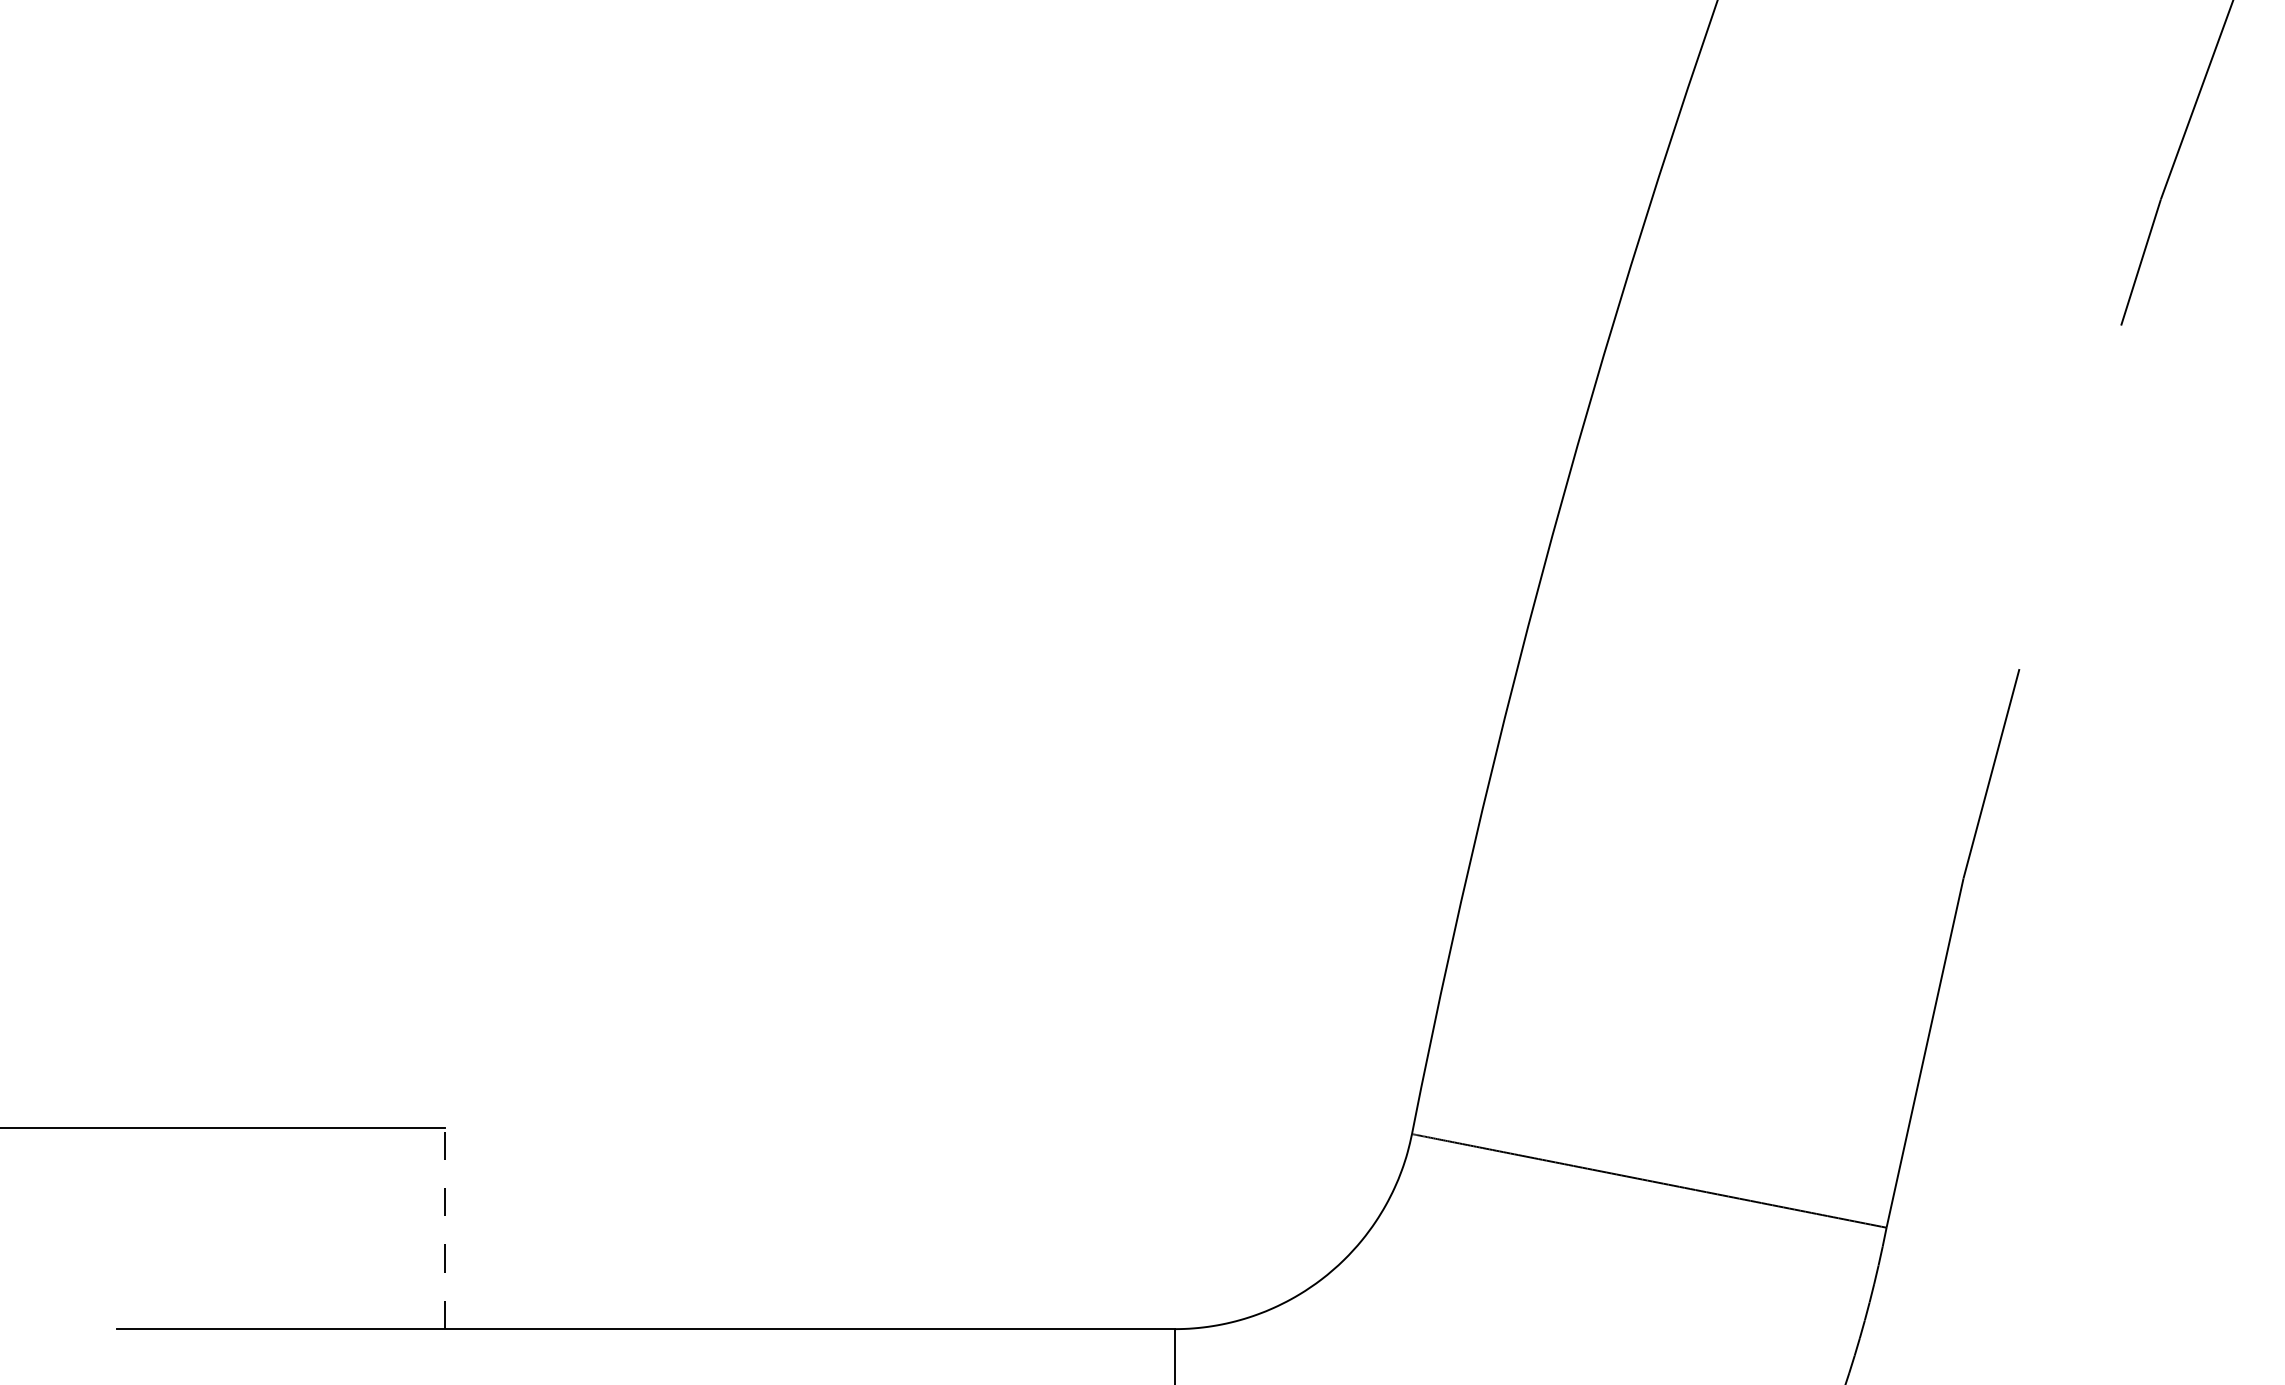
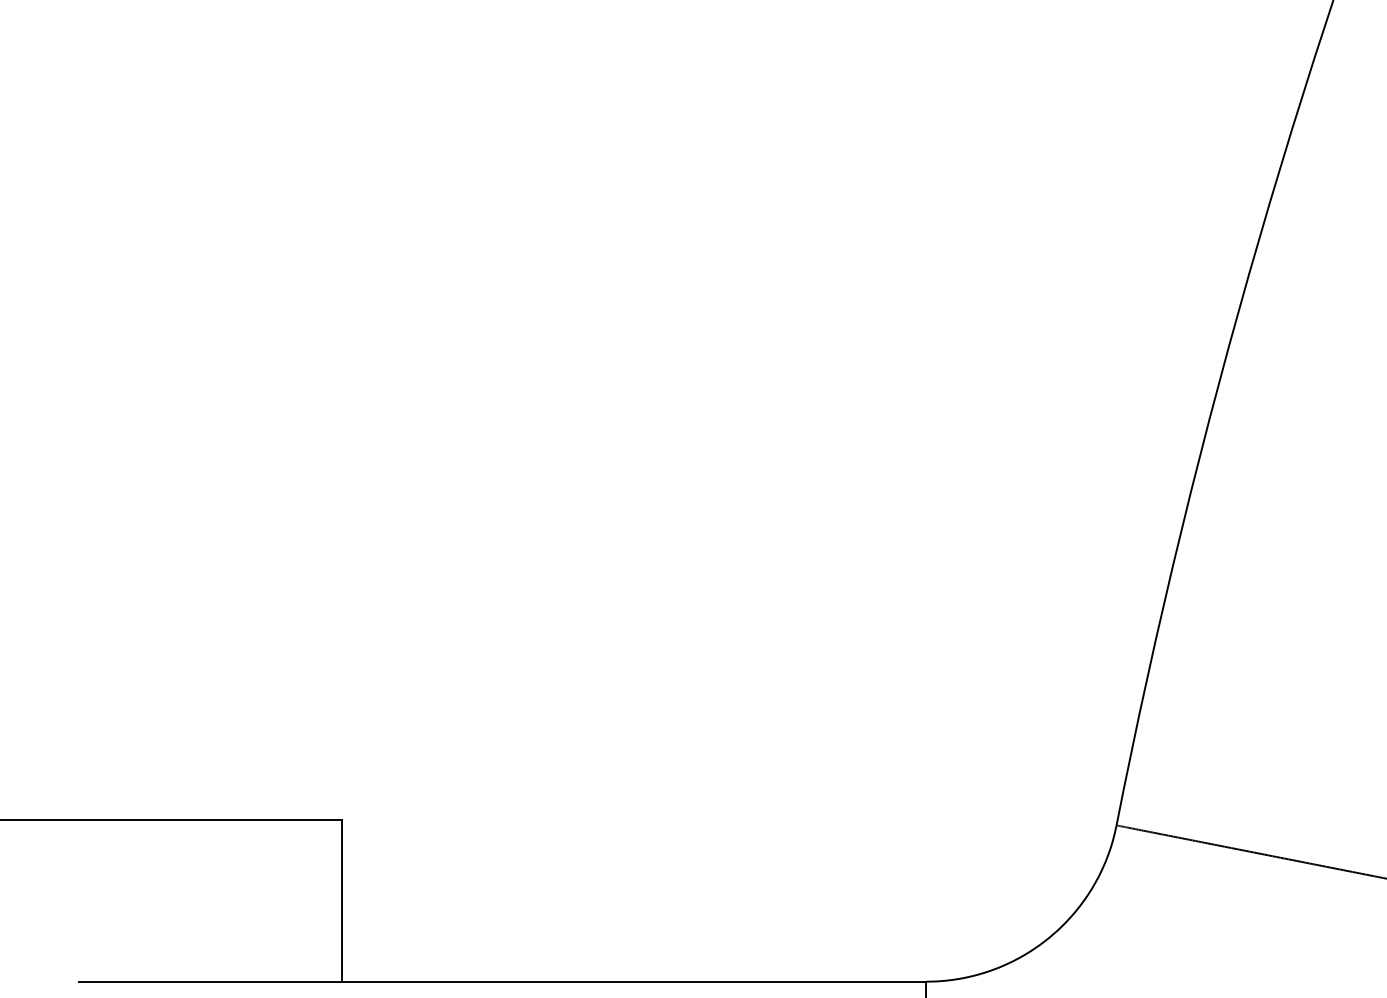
line: (444, 1228) -> (341, 901), dashed -> solid

